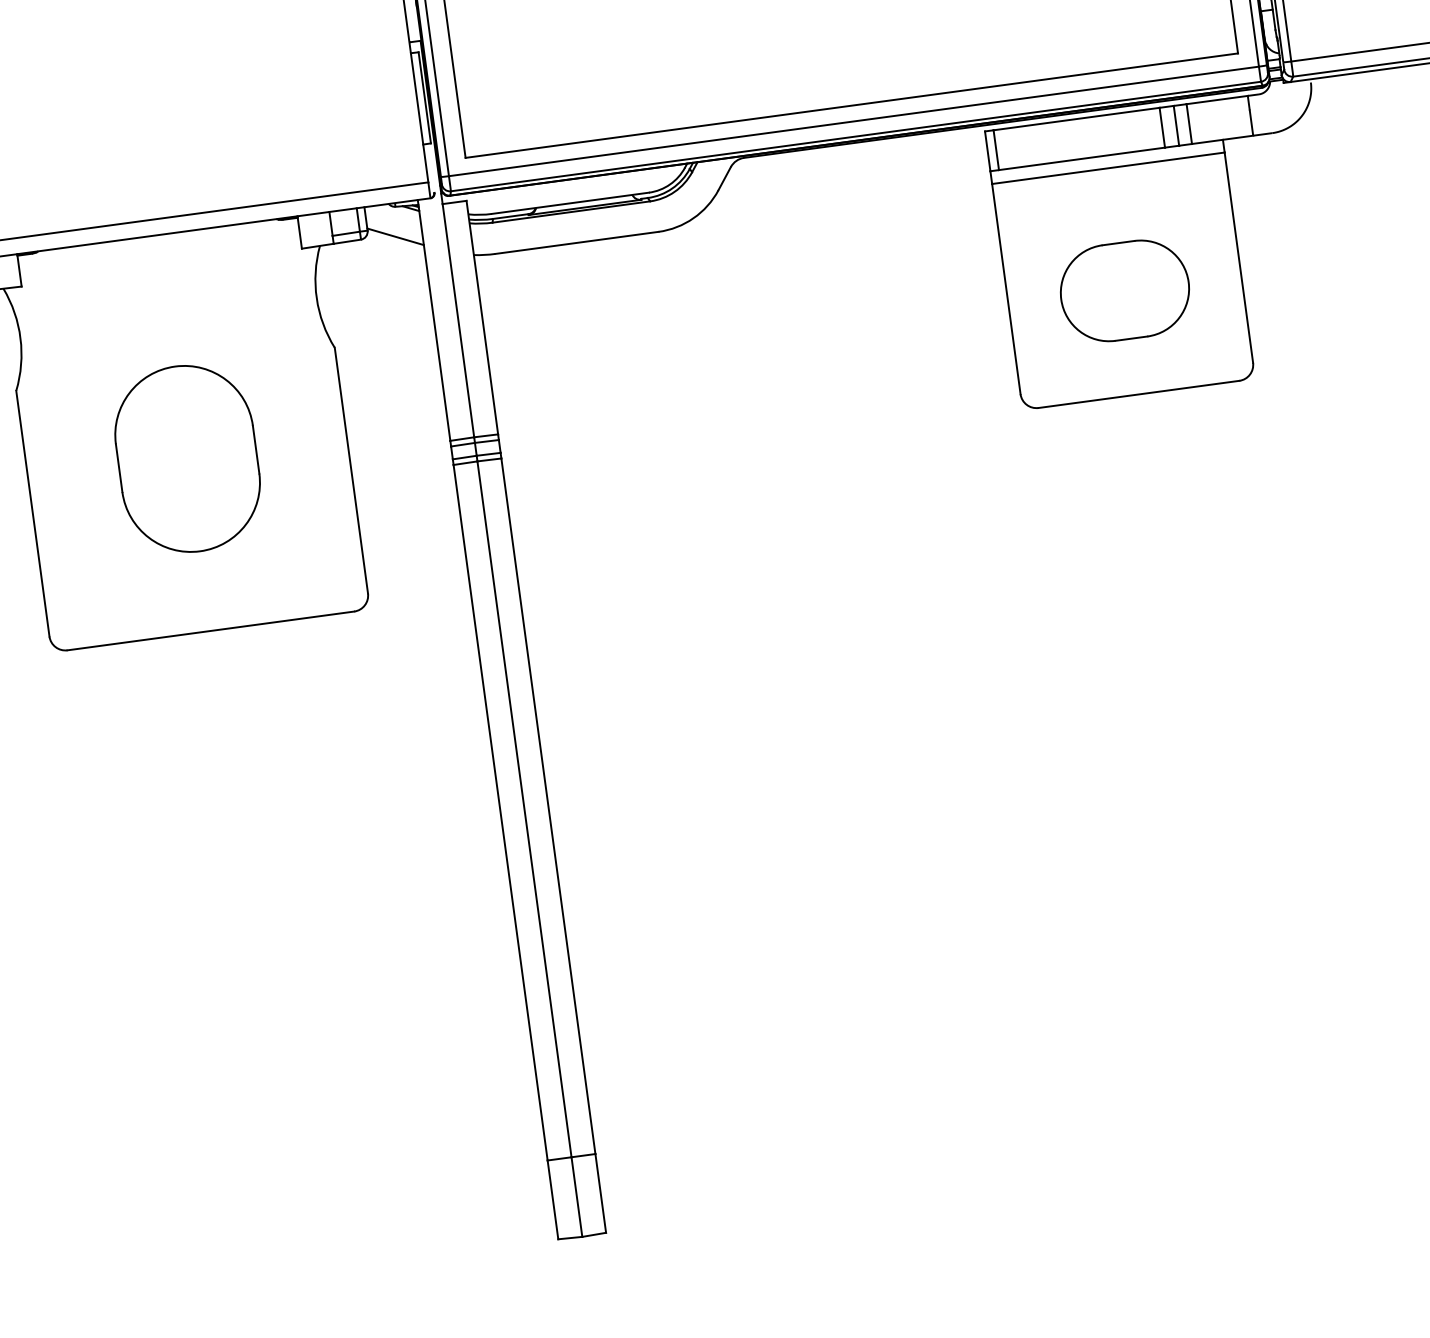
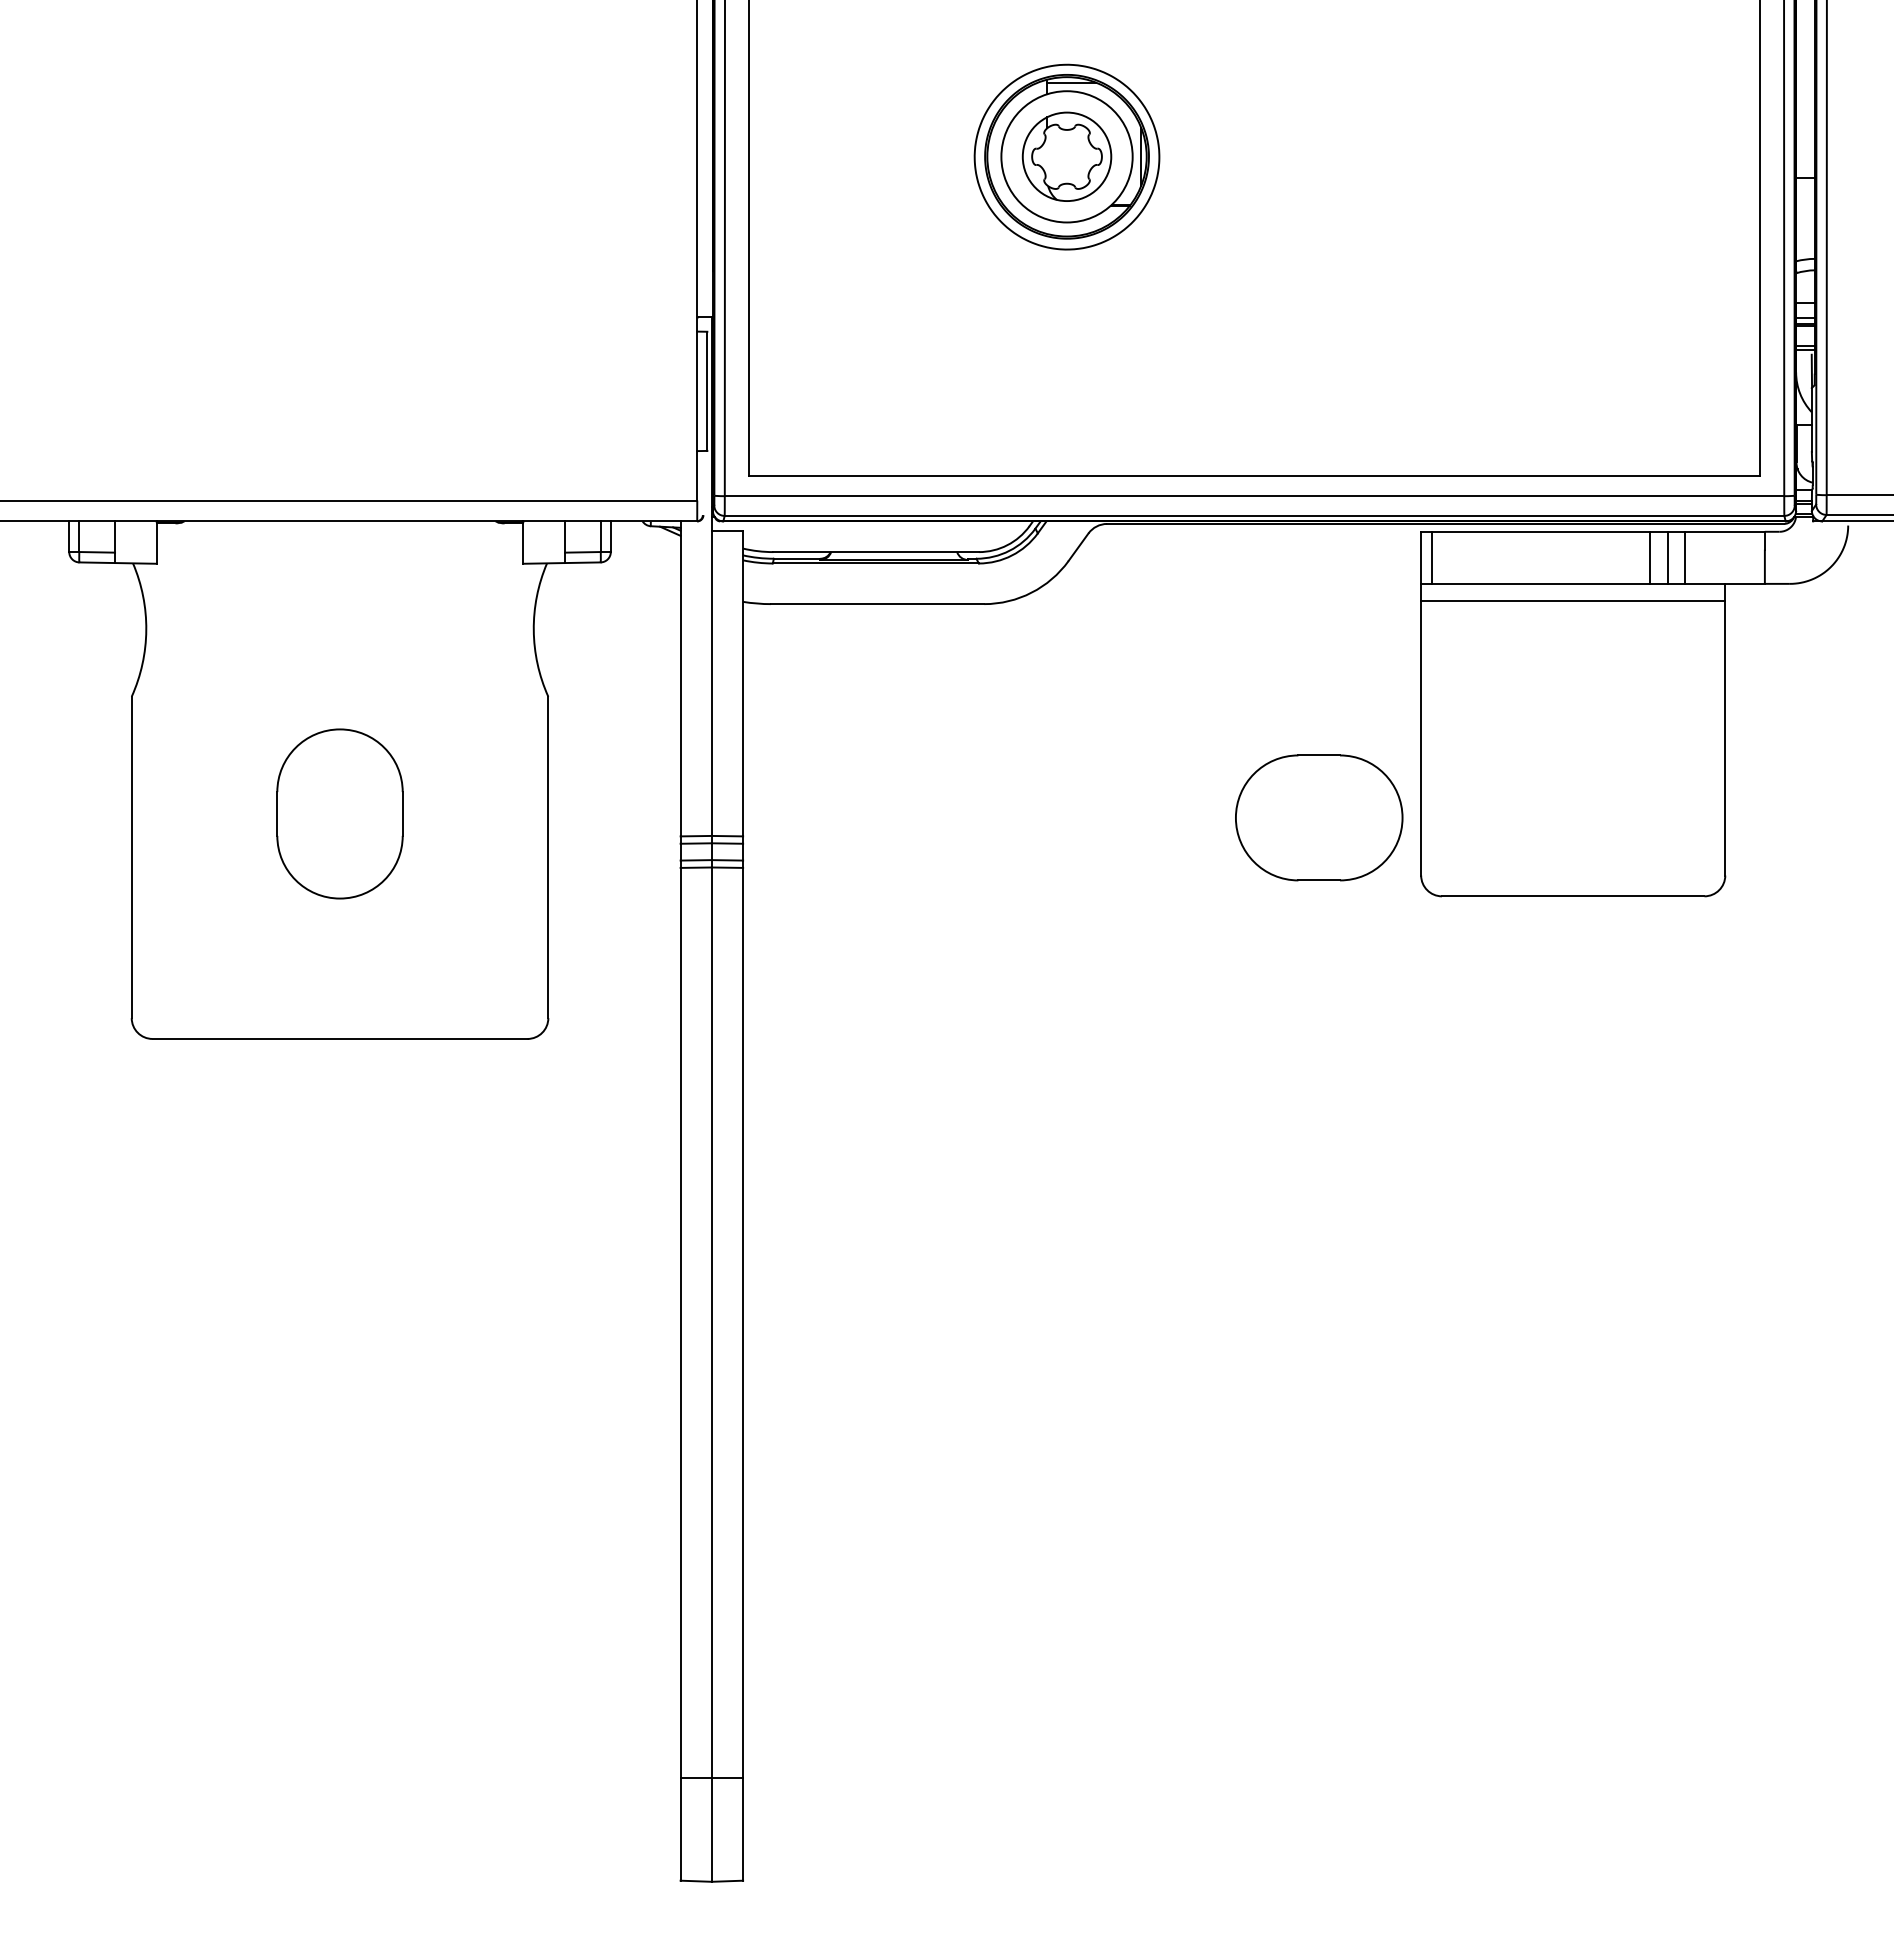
line: (395, 236) -> (645, 564), removed
part: (1125, 290) -> (1319, 817), moved
part: (187, 458) -> (339, 813), size x0.7

